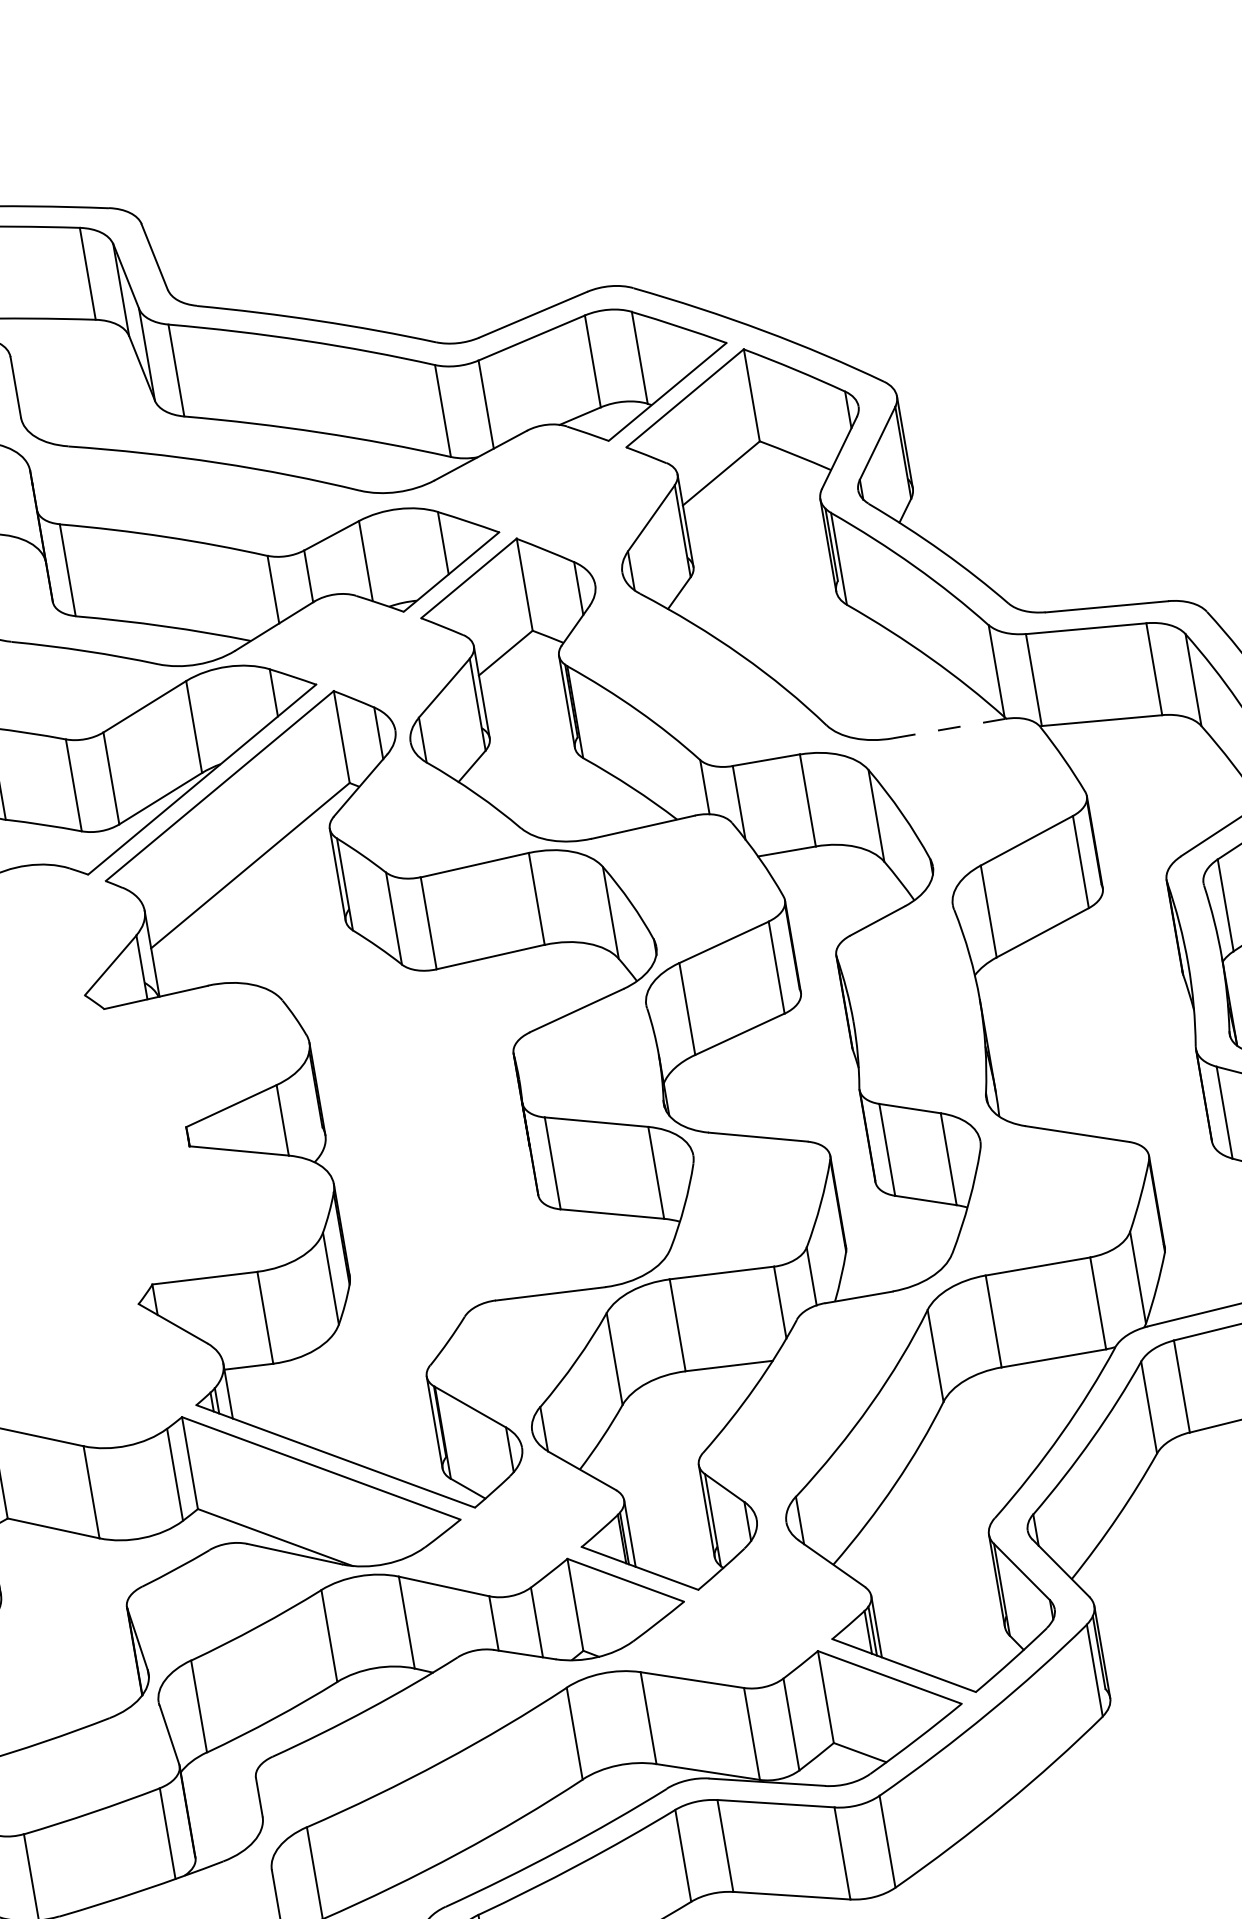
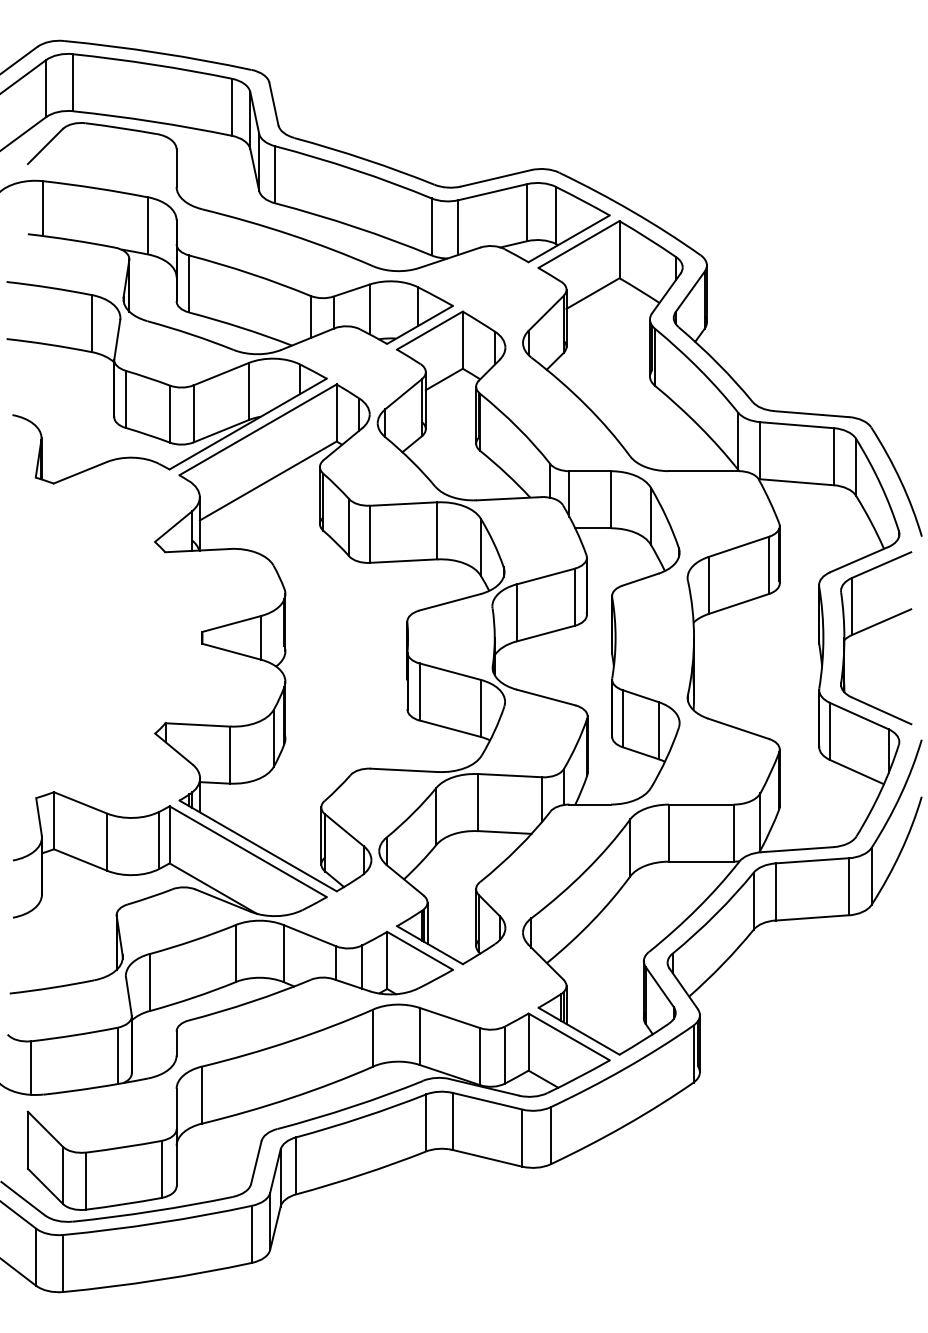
line: (950, 729) -> (704, 471), dashed -> solid

